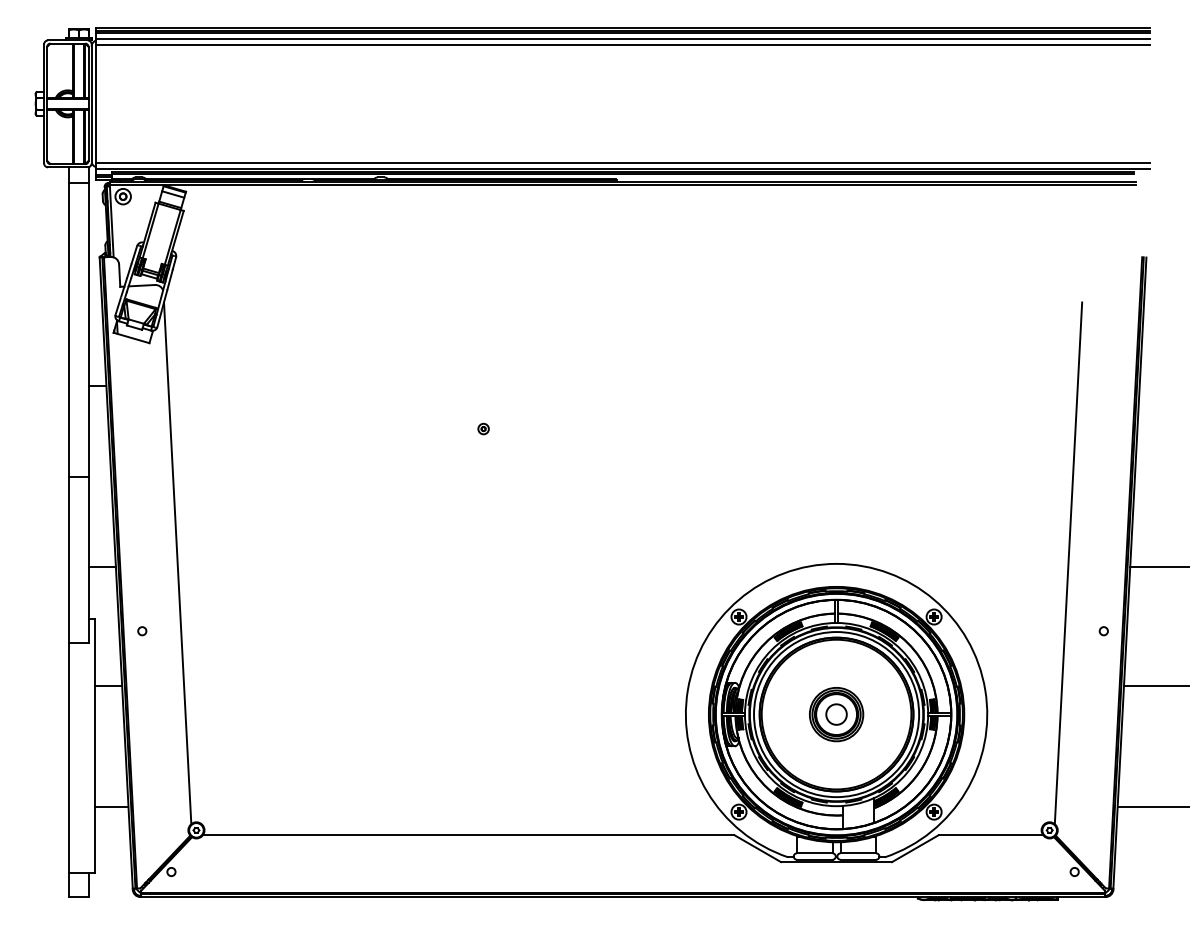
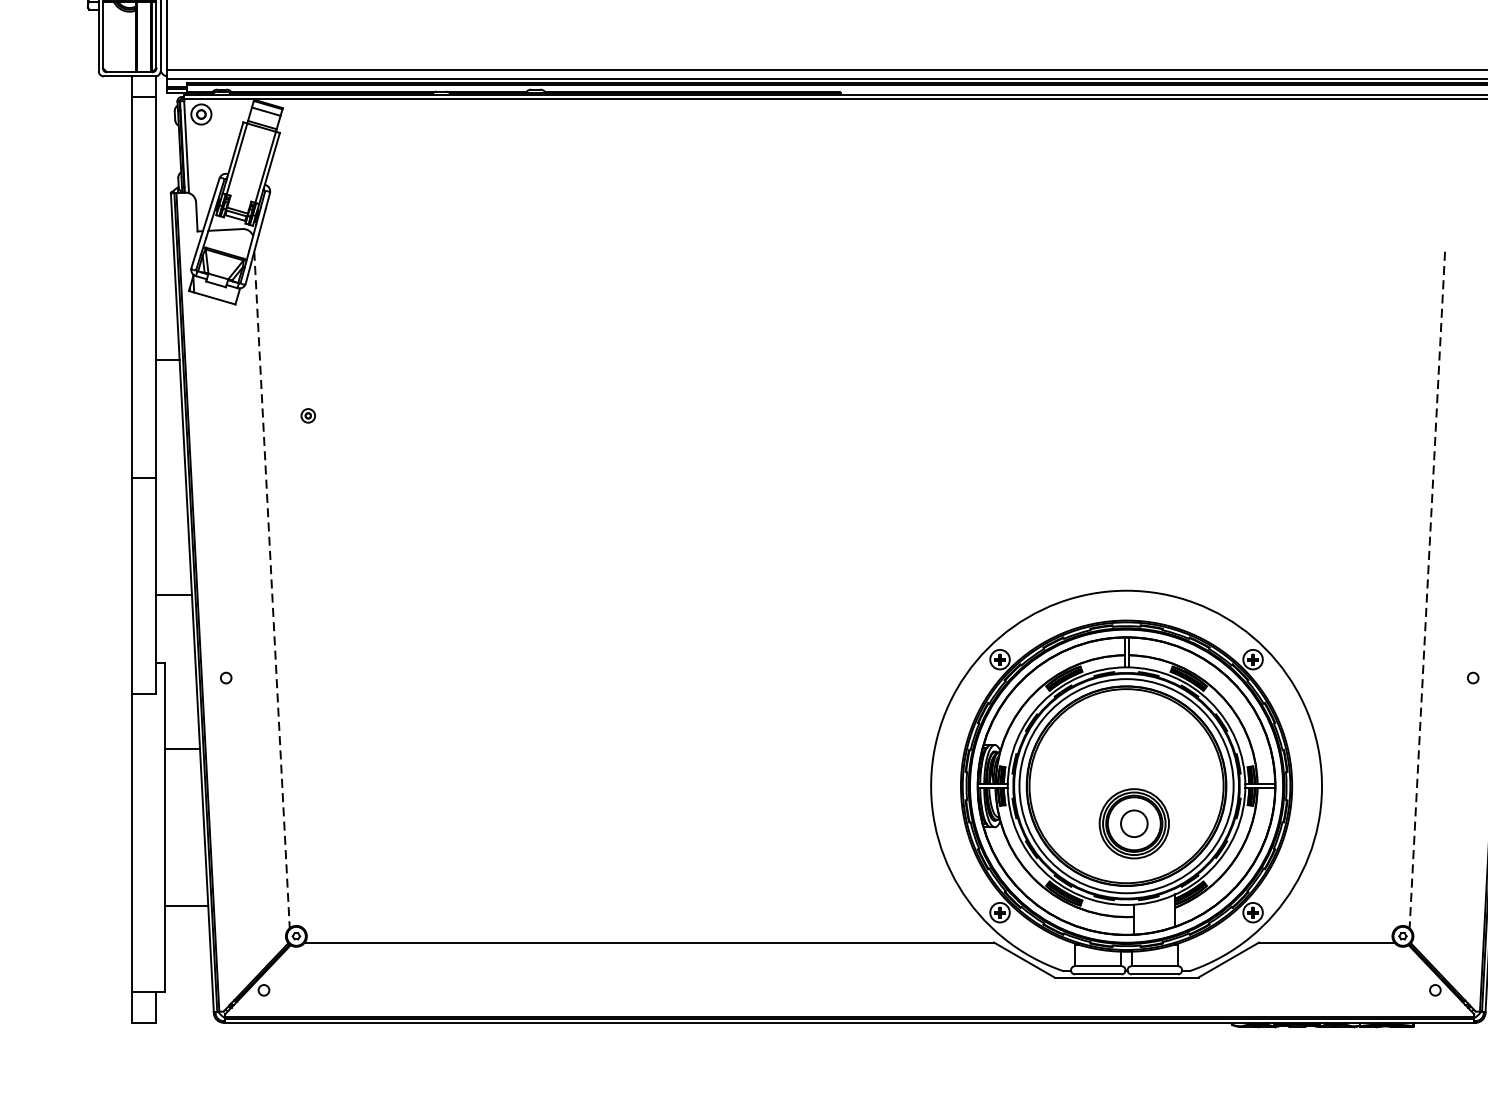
part: (483, 428) -> (308, 415), moved
line: (177, 563) -> (271, 590), solid -> dashed
line: (1068, 563) -> (1427, 590), solid -> dashed
part: (836, 714) -> (1134, 823), moved

